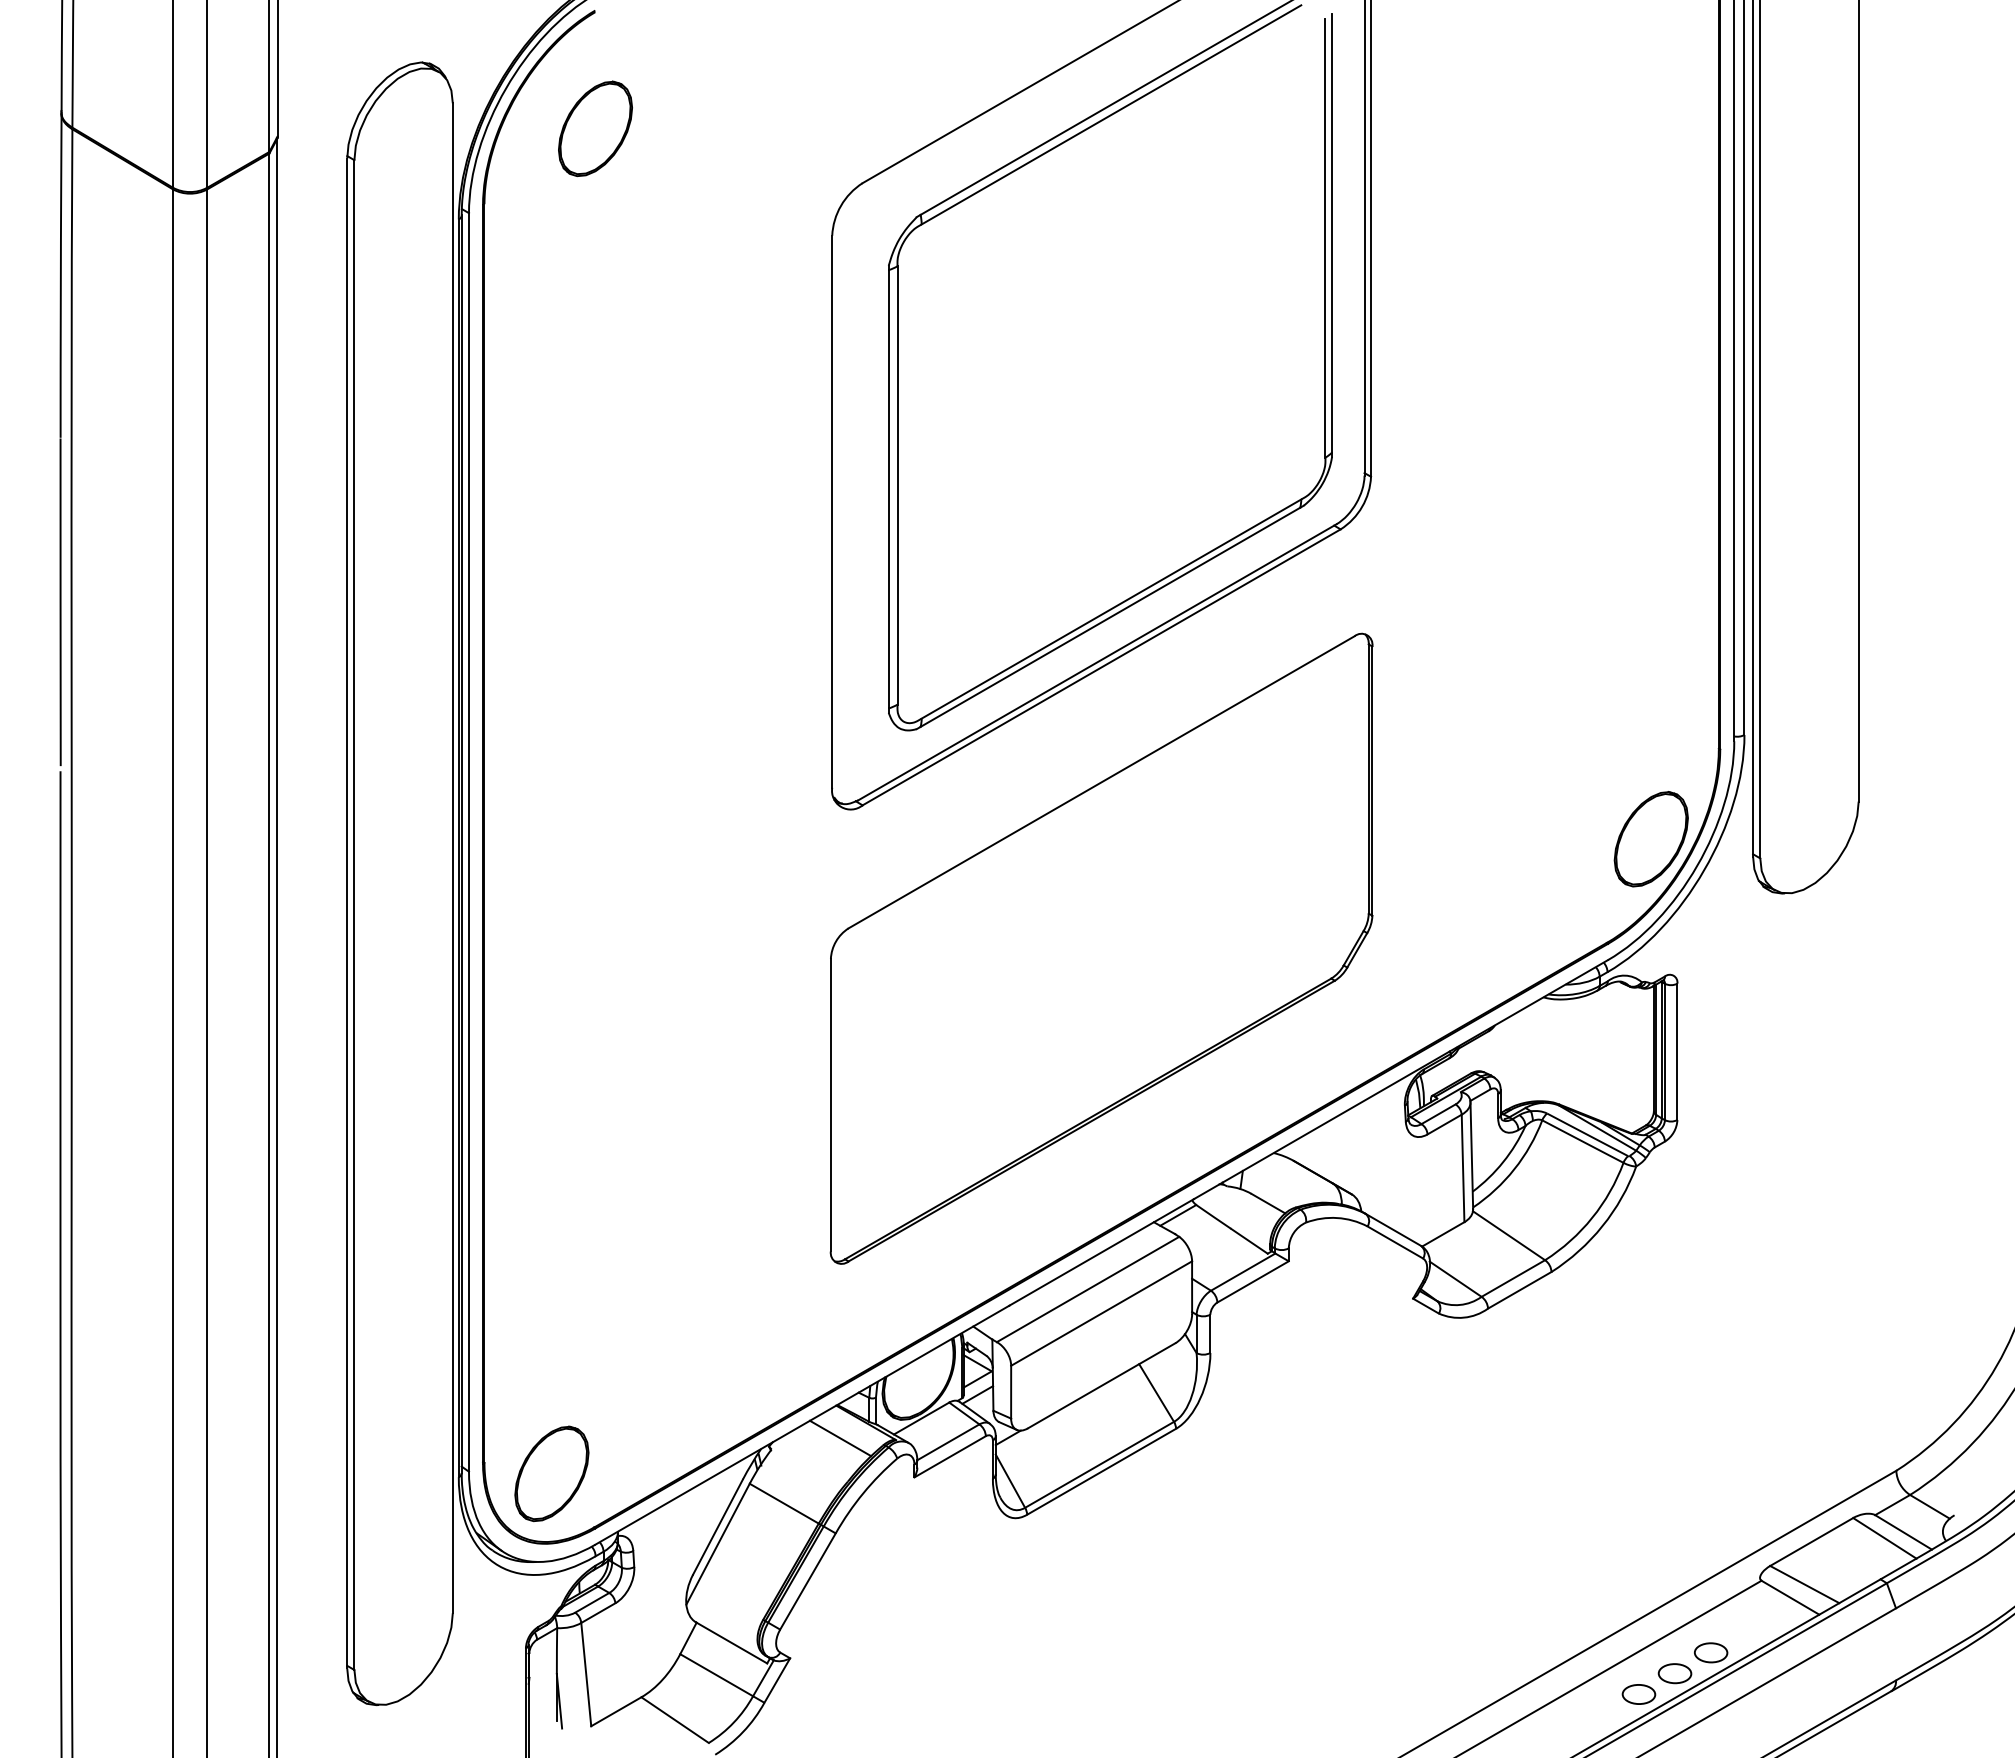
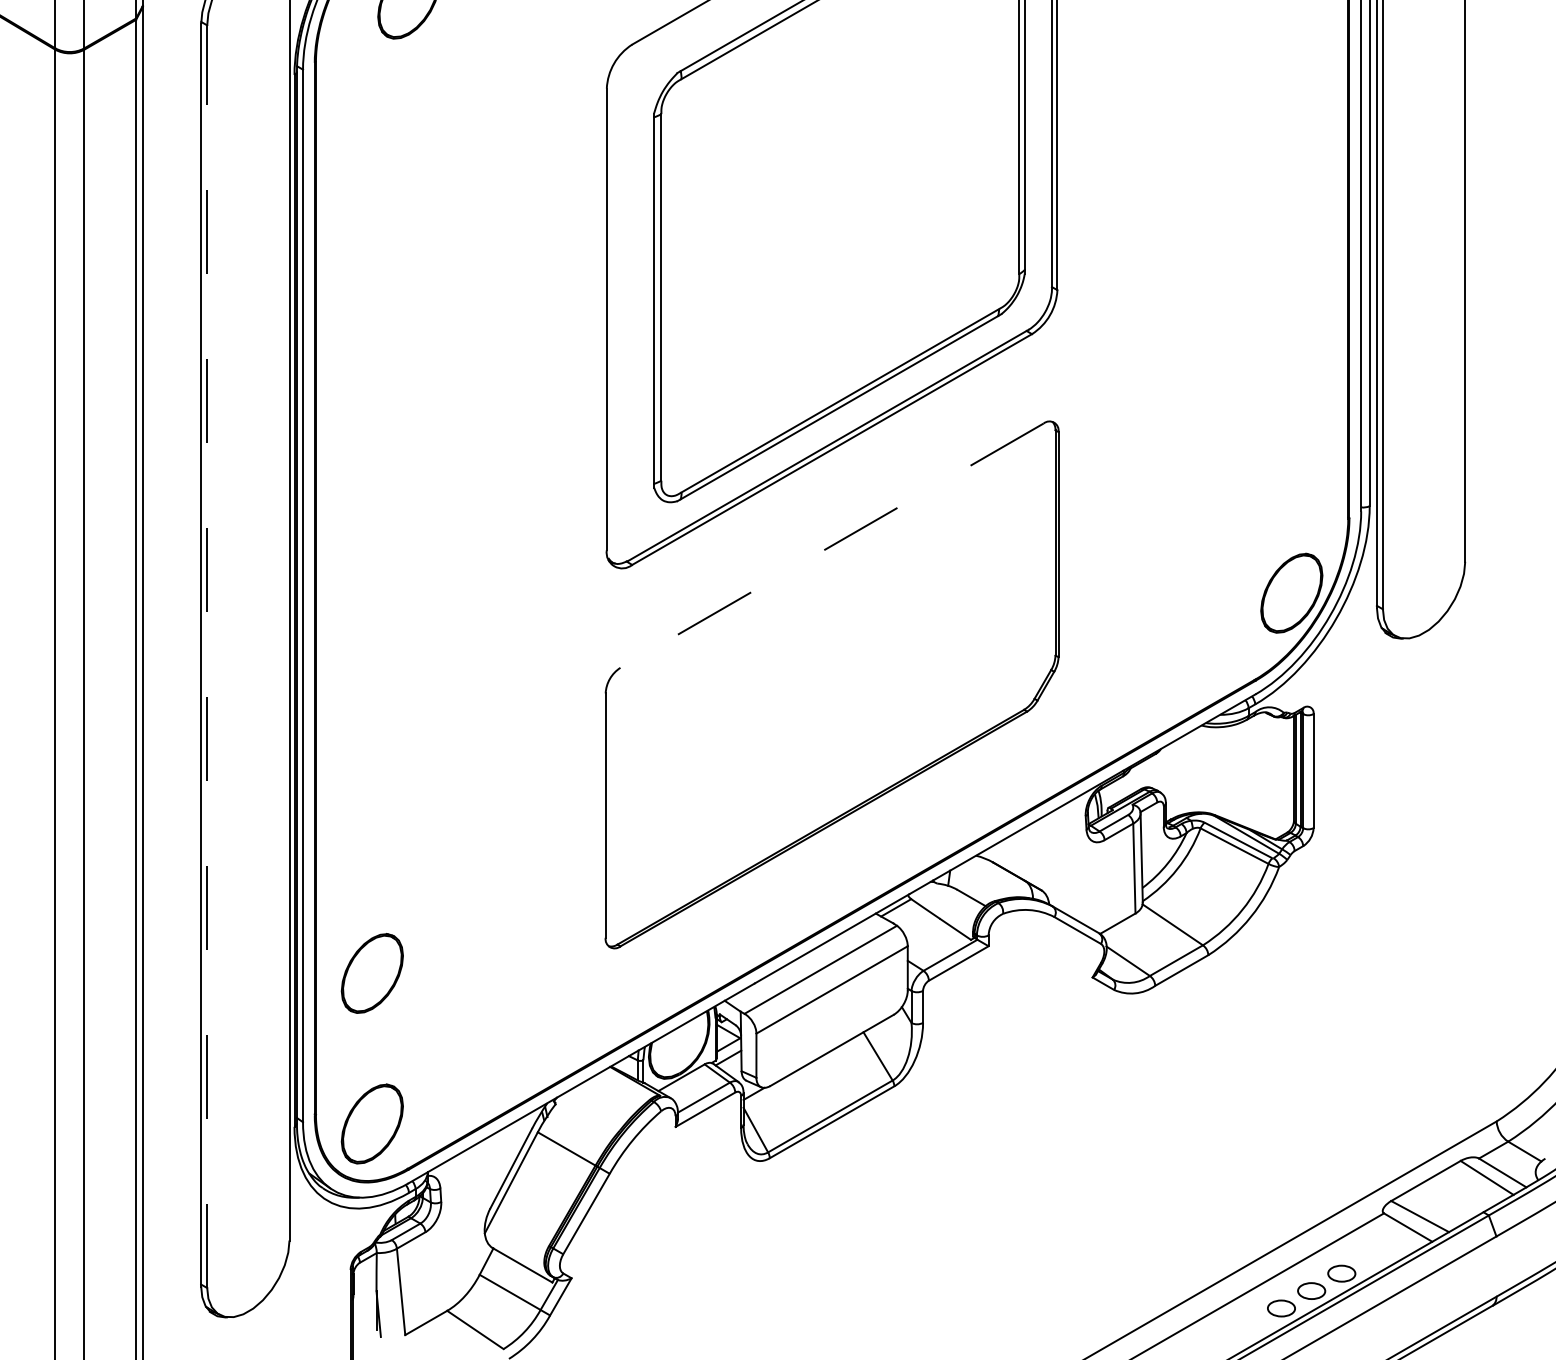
line: (1101, 782) -> (831, 545), solid -> dashed
line: (354, 915) -> (207, 657), solid -> dashed
part: (551, 1293) -> (372, 973), added
line: (840, 1438) -> (613, 1094), removed

